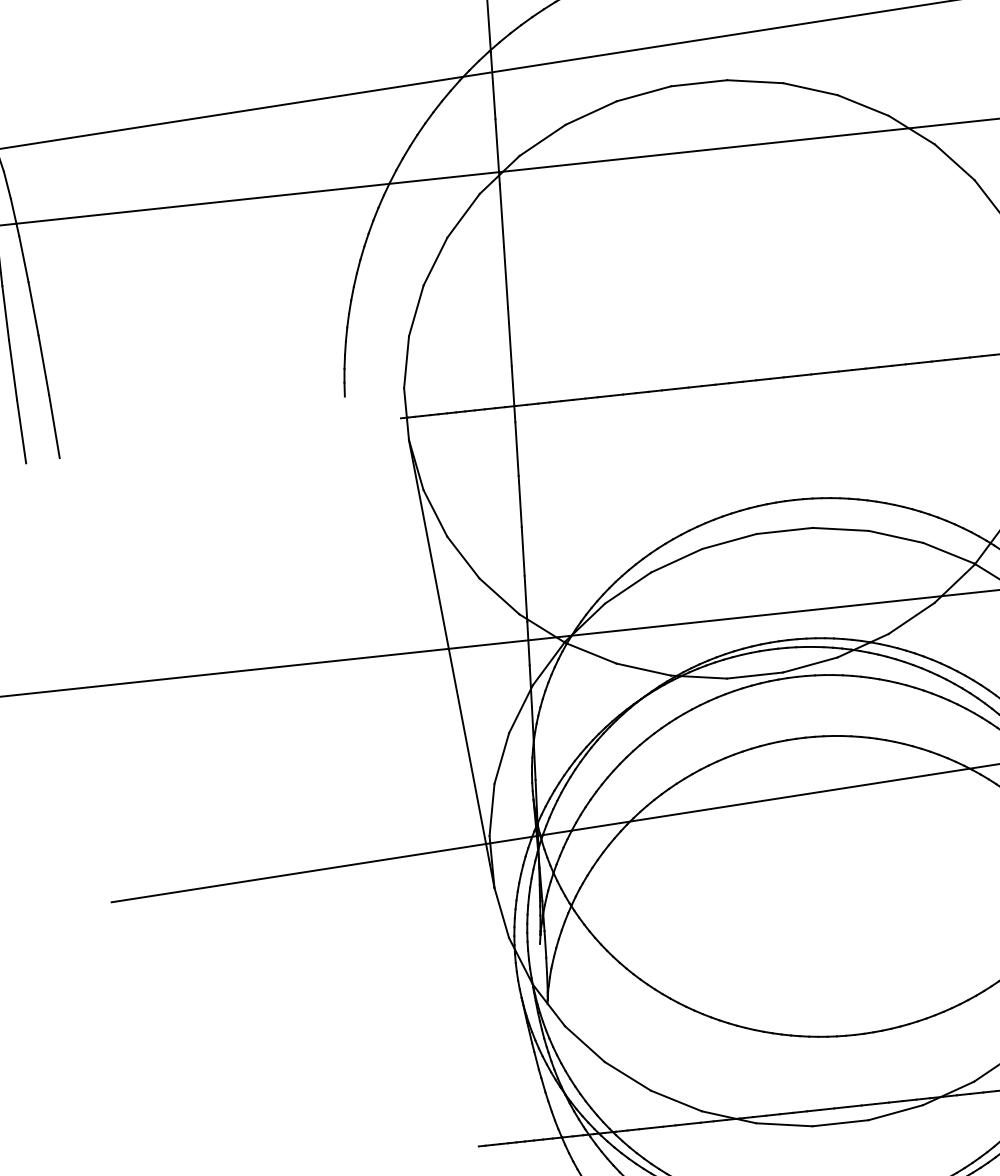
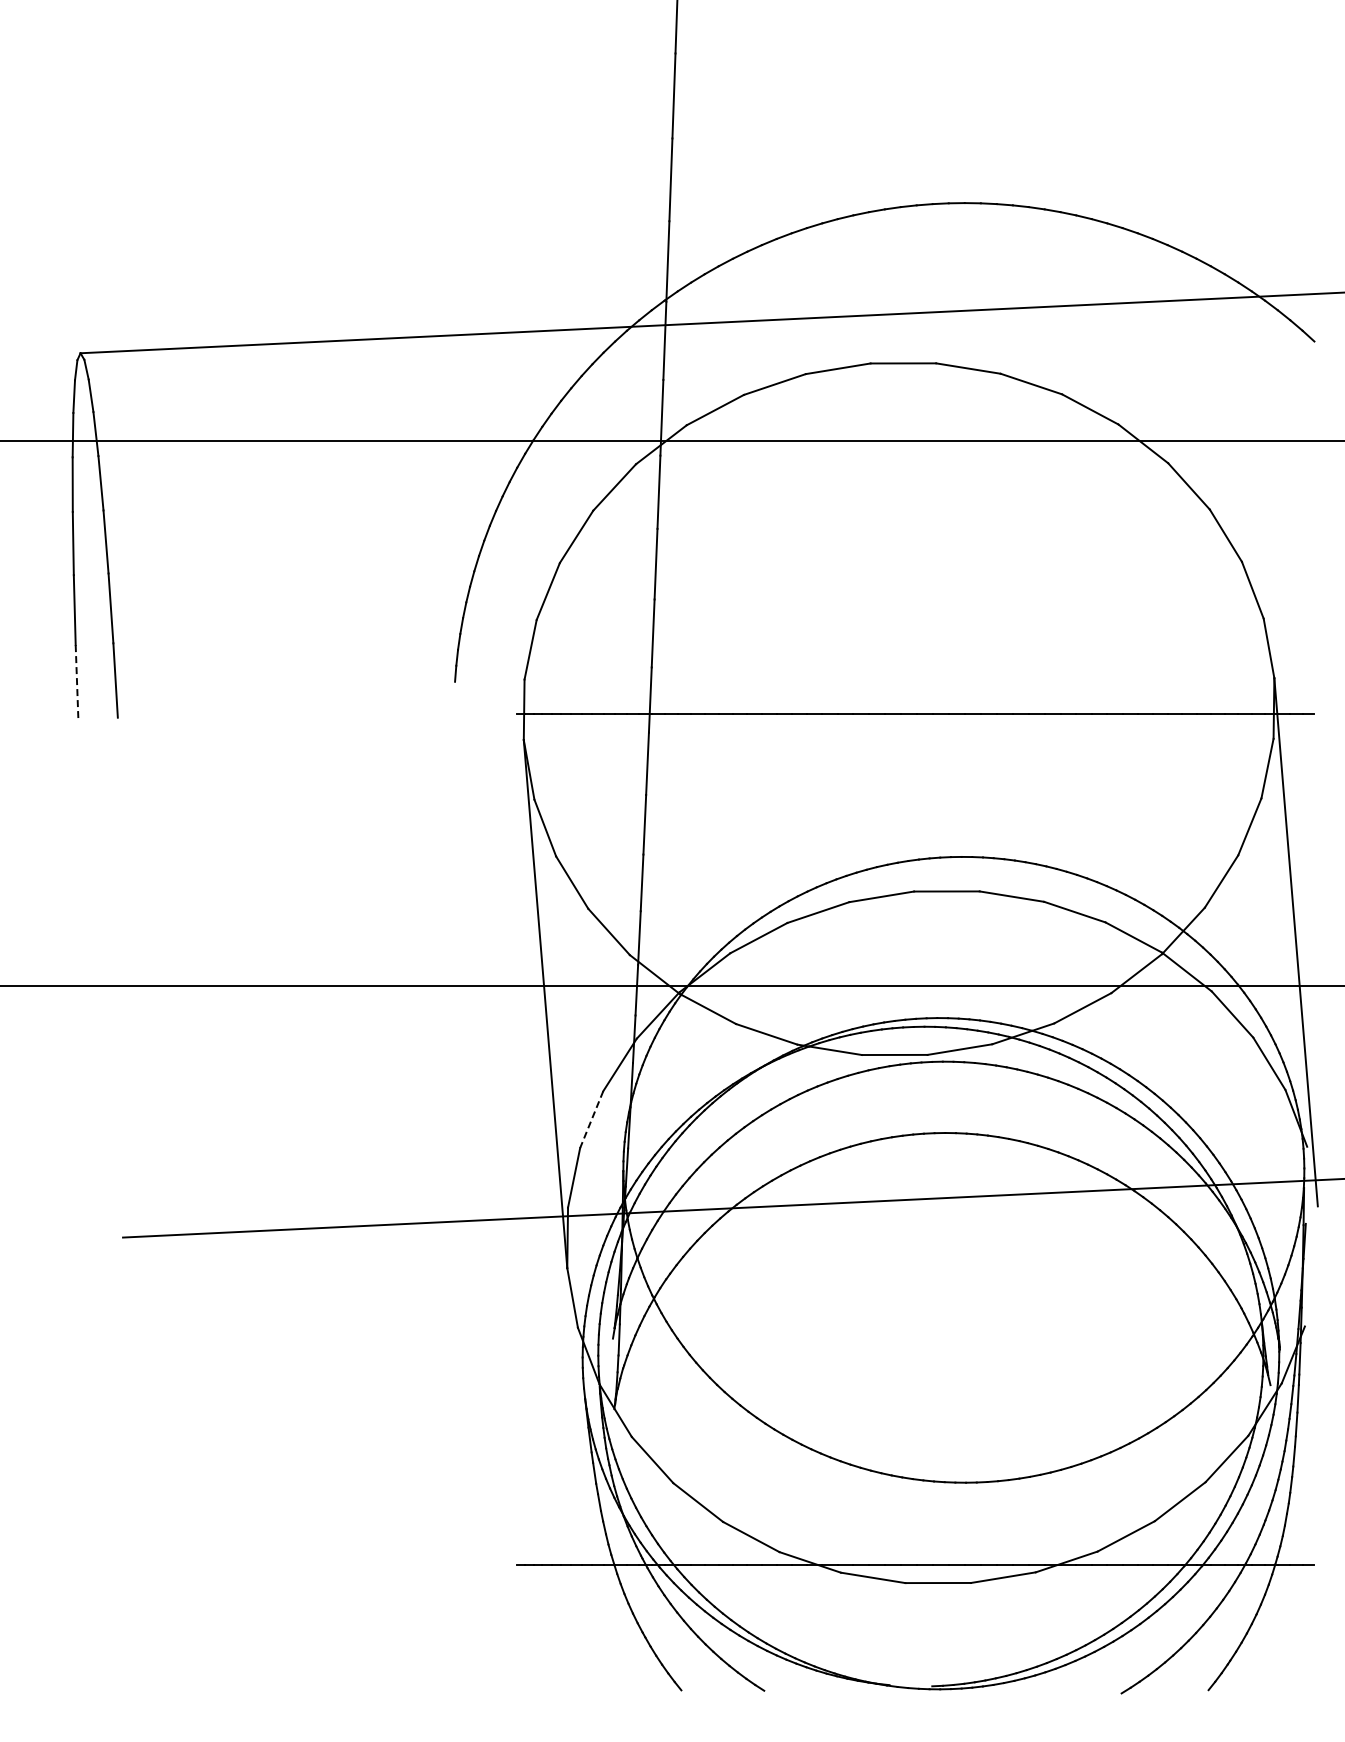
line: (21, 431) -> (77, 682), solid -> dashed
line: (501, 758) -> (591, 1119), solid -> dashed

